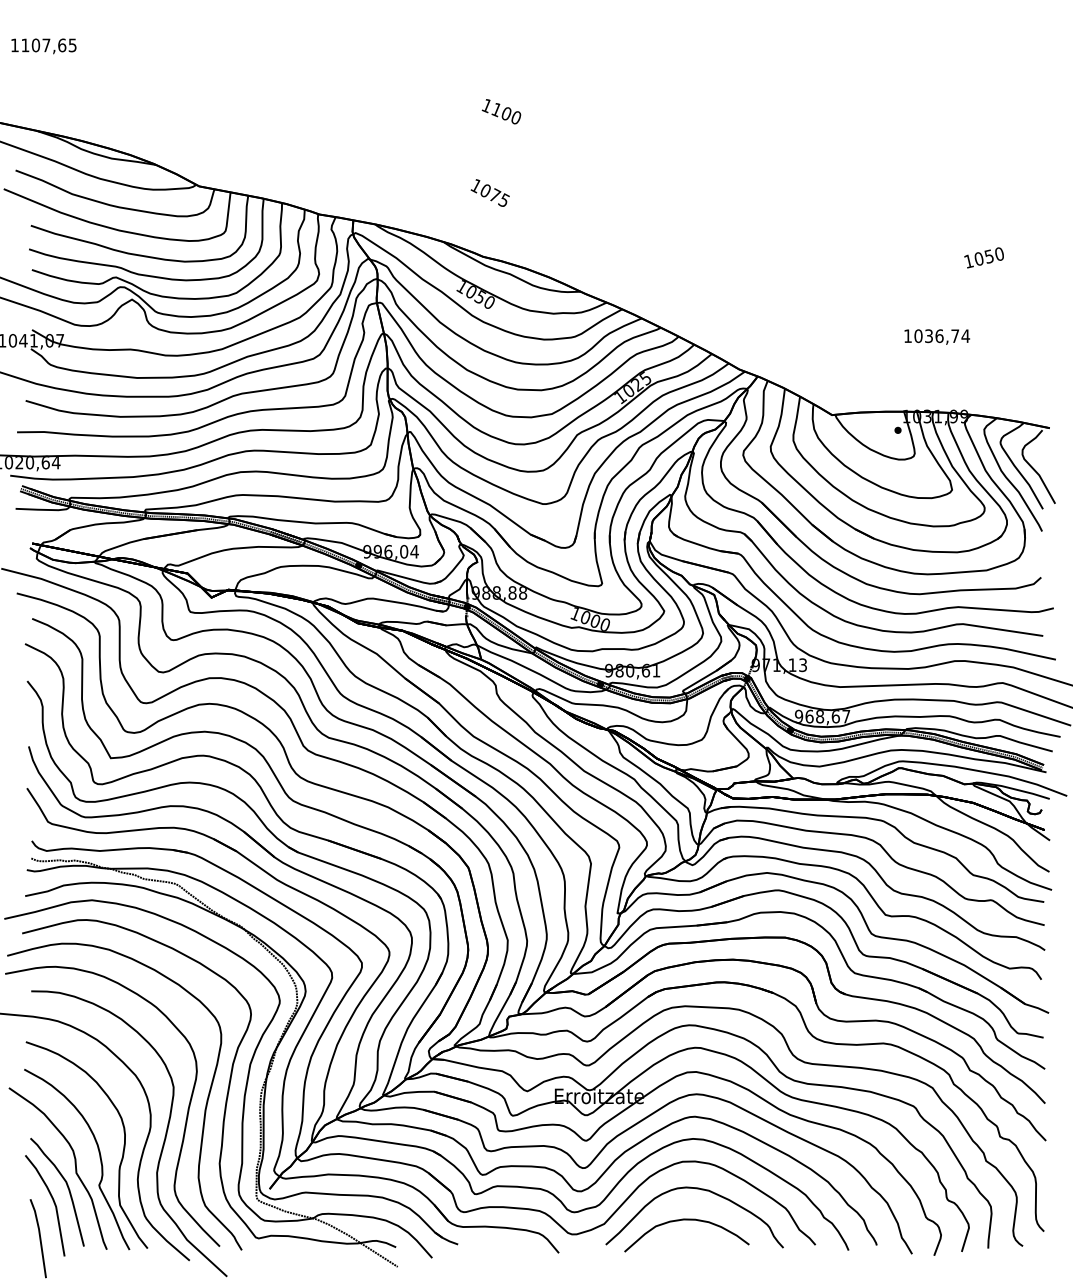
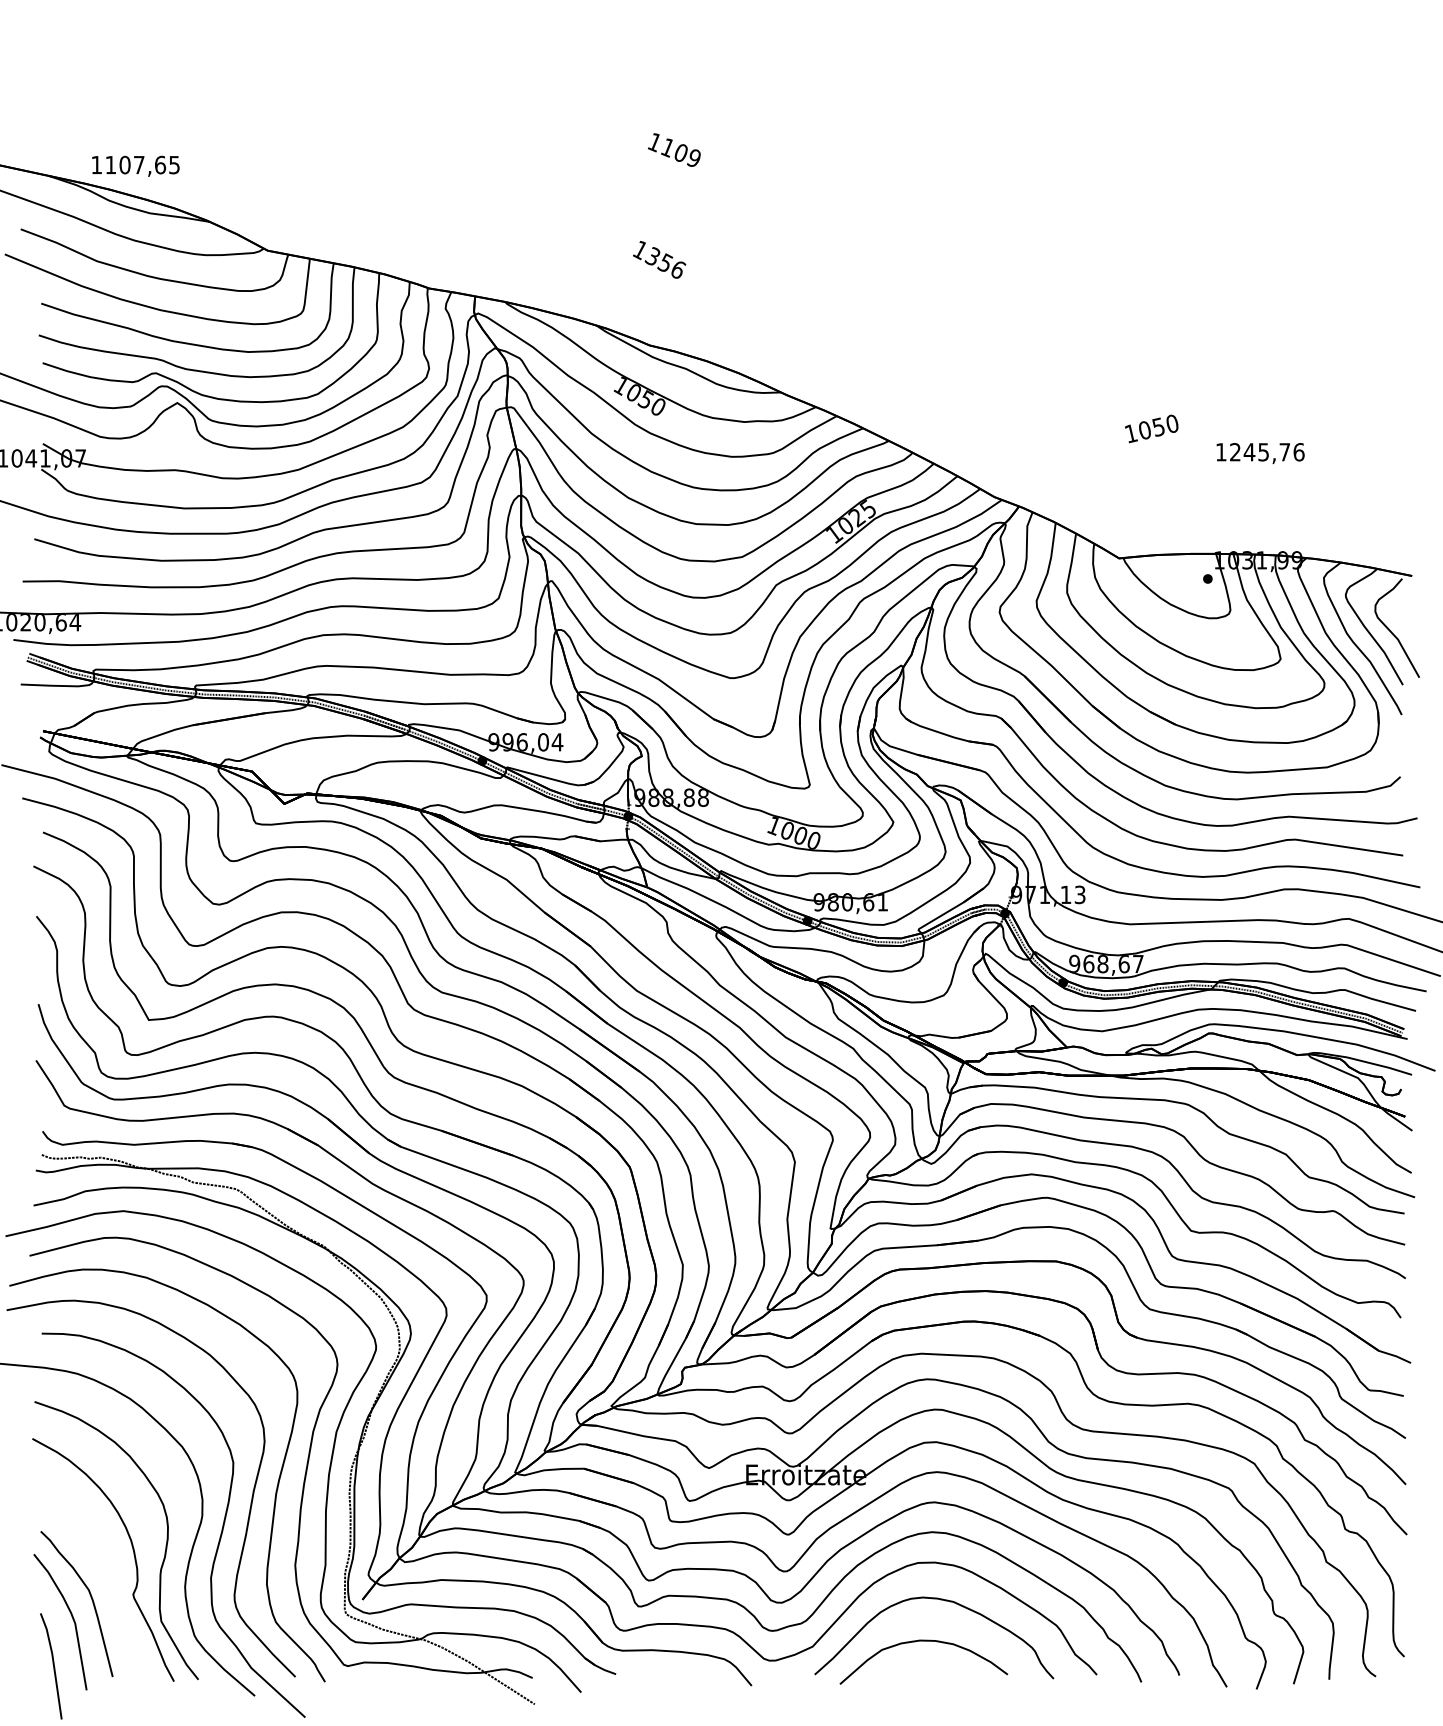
text: (43, 45) -> (135, 165), moved
text: (515, 117) -> (693, 158), 1100 -> 1109
text: (494, 195) -> (665, 262), 1075 -> 1356
text: (983, 257) -> (1151, 428), moved
text: (942, 336) -> (1267, 452), 1036,74 -> 1245,76
part: (74, 1165) -> (100, 1567), removed

